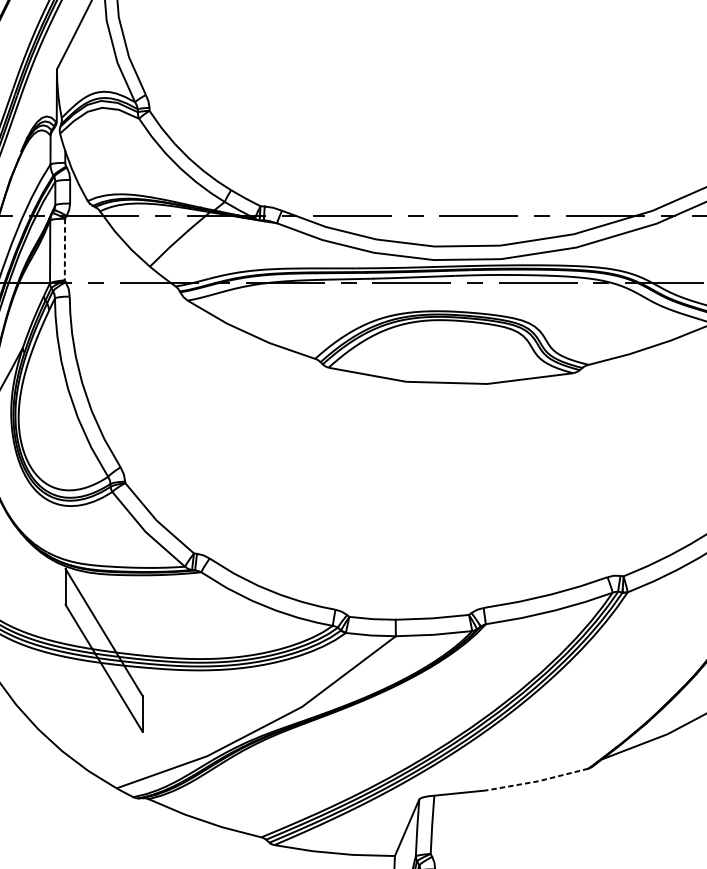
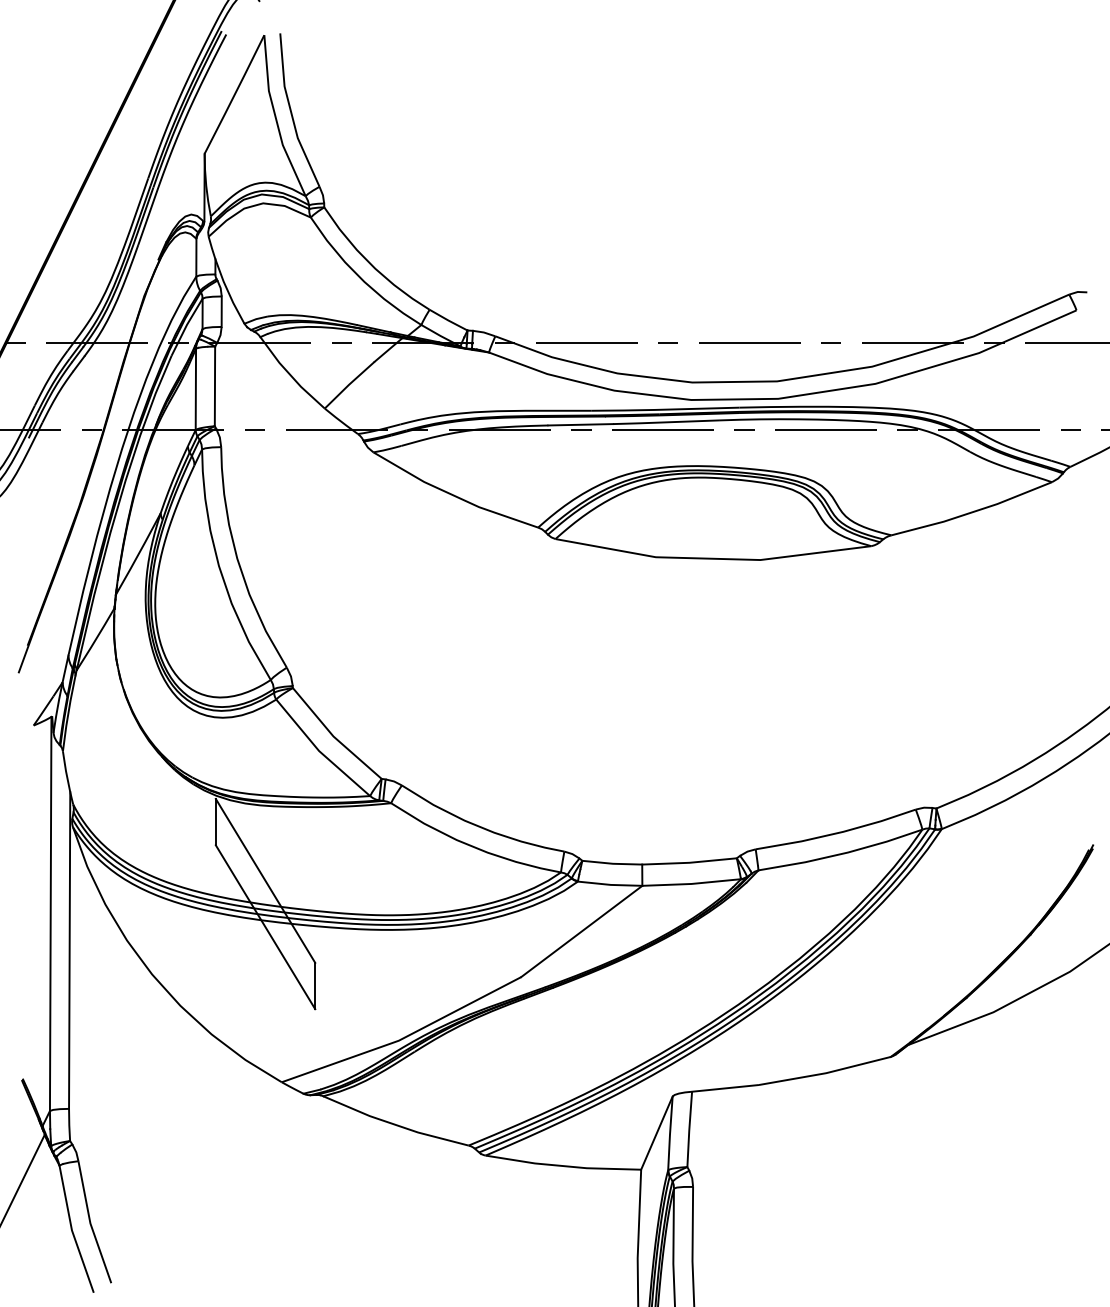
line: (64, 249) -> (214, 386), dashed -> solid
line: (537, 781) -> (825, 1073), dashed -> solid

